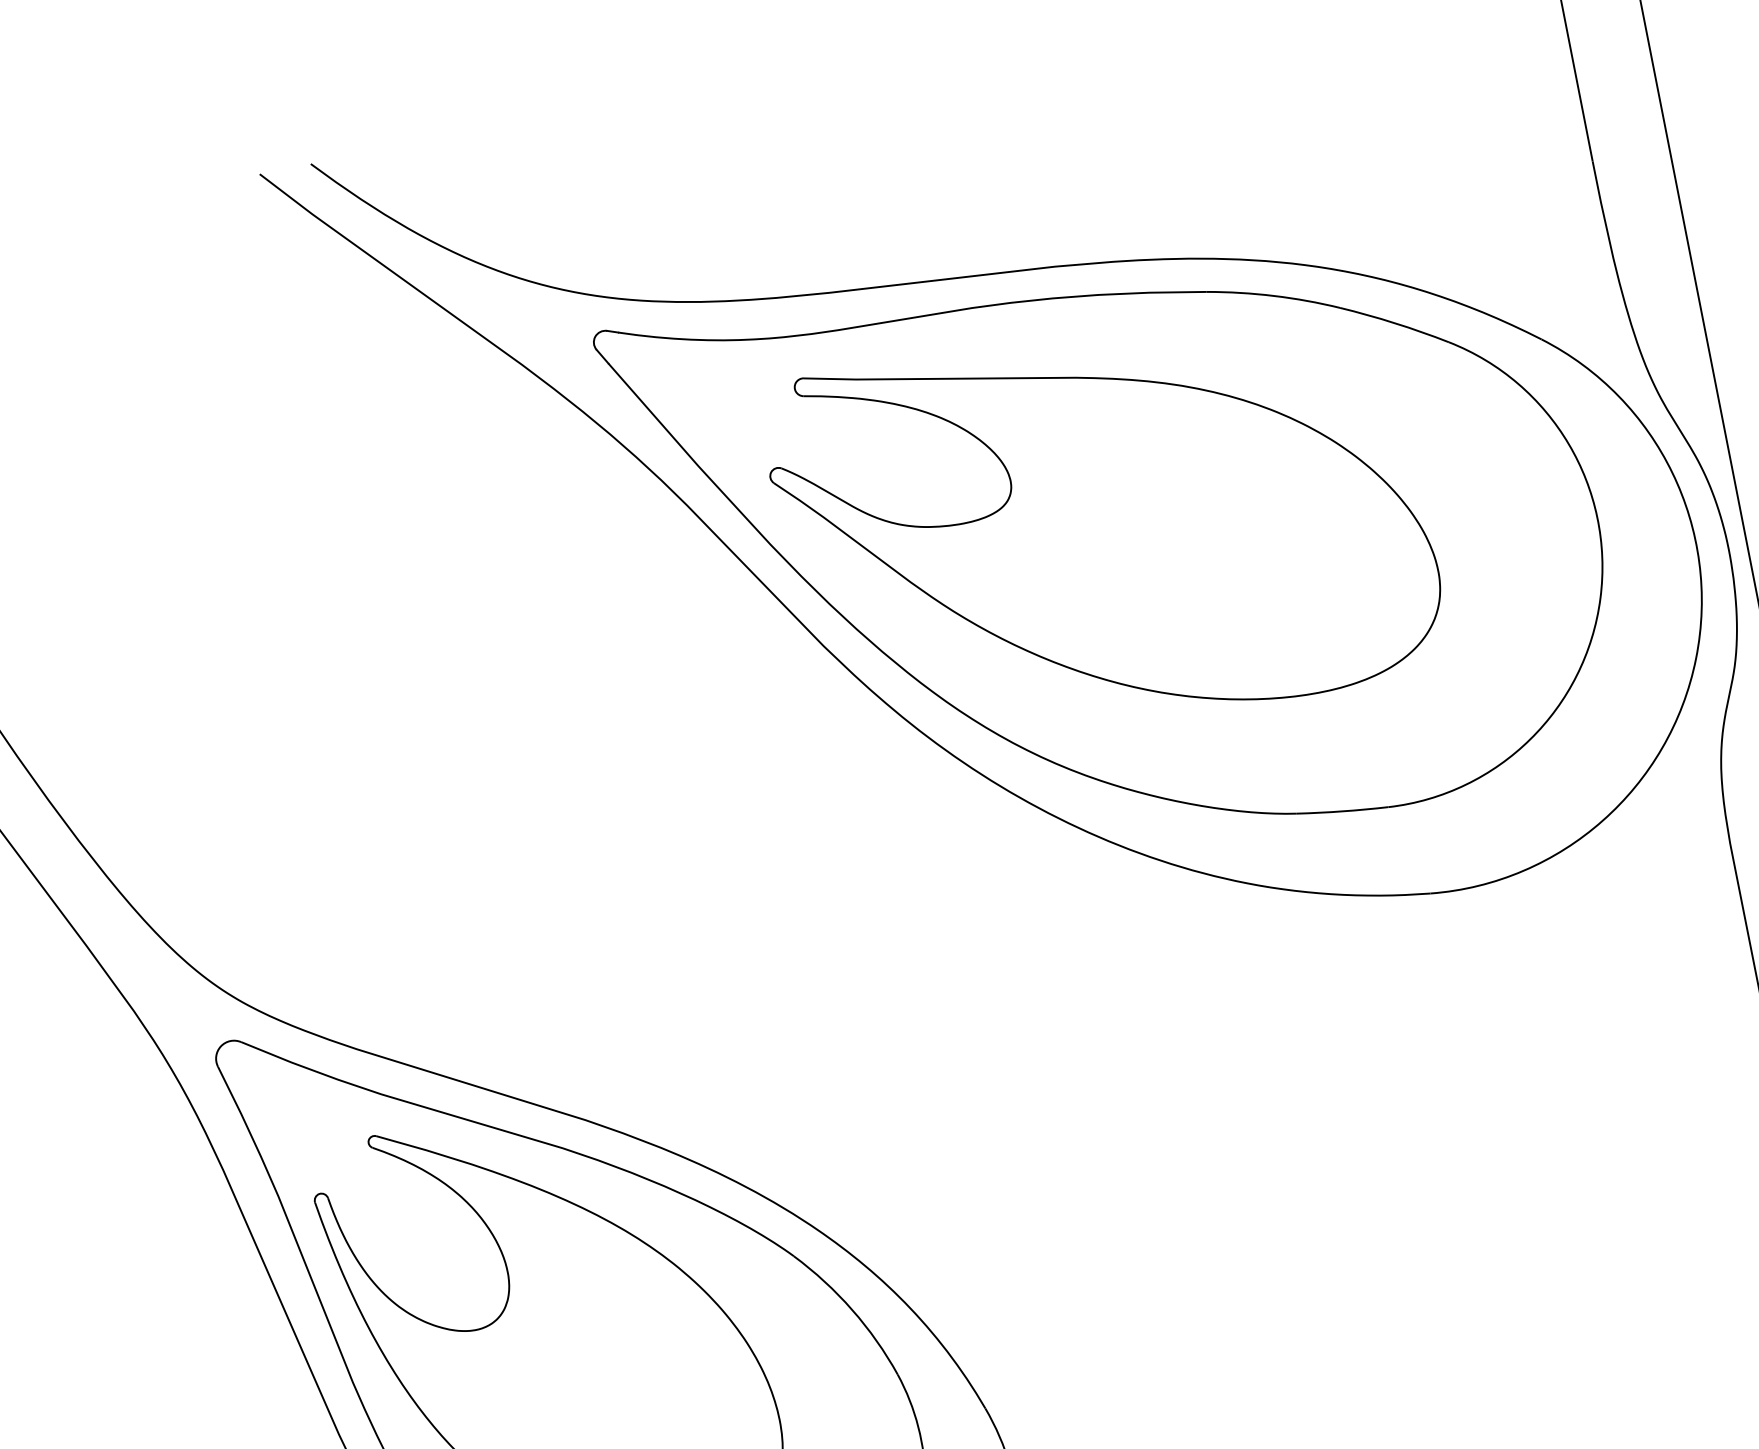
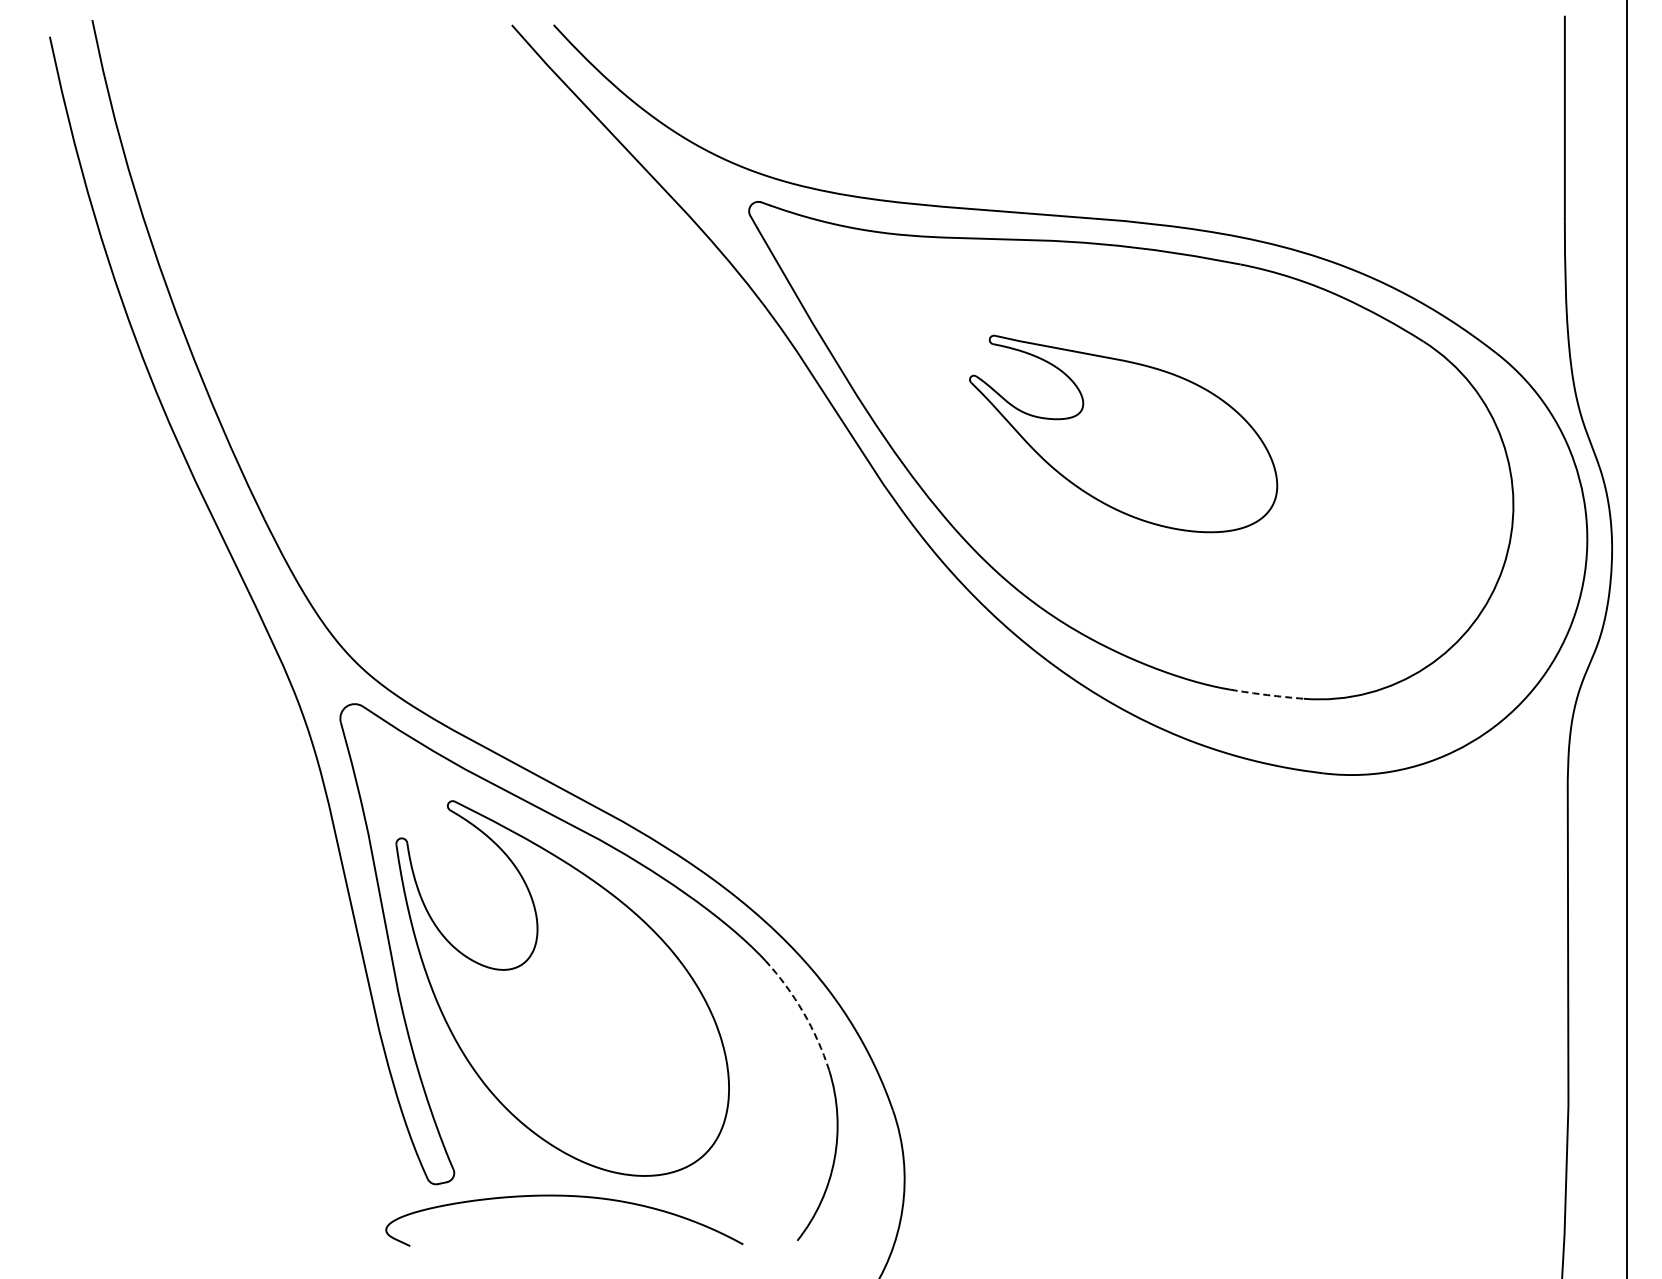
part: (1104, 526) -> (1123, 433), size x0.6
arc: (1343, 811) -> (1267, 695), solid -> dashed
arc: (852, 1310) -> (803, 1012), solid -> dashed

